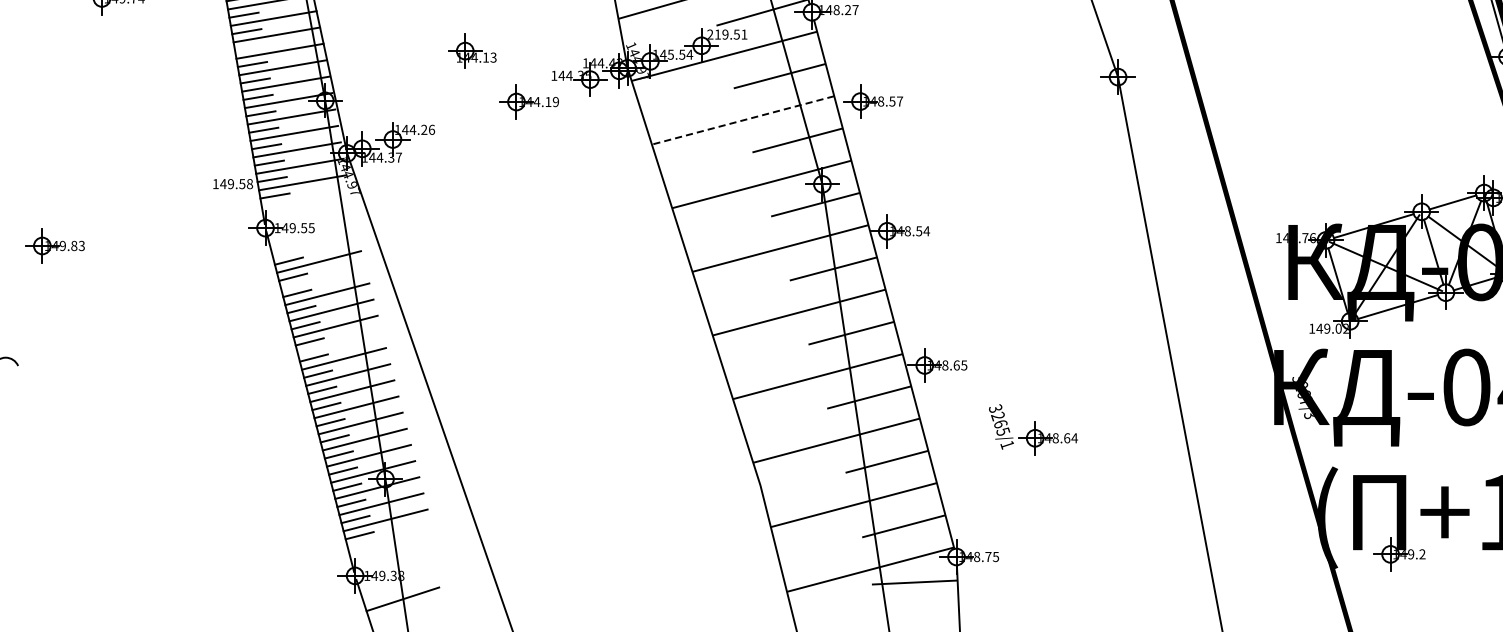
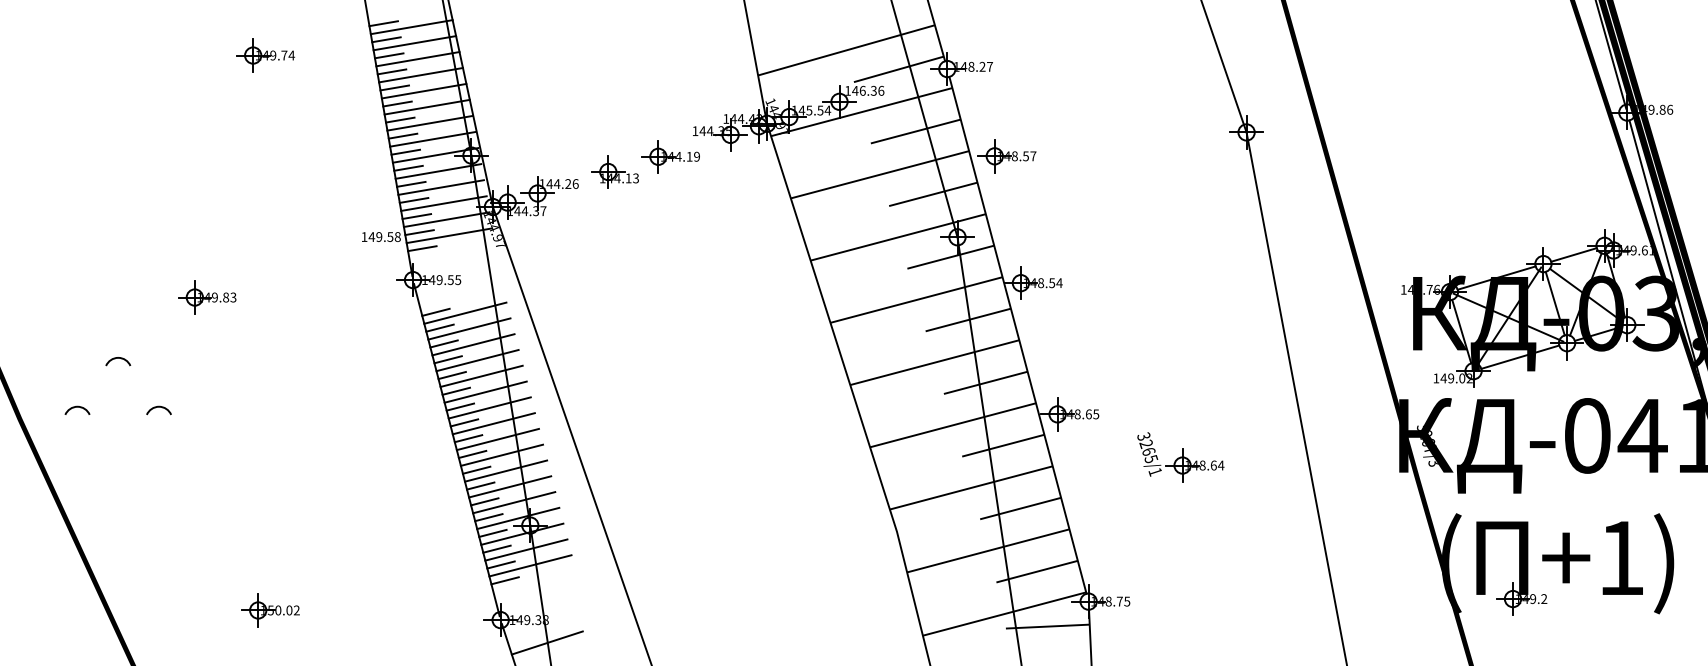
text: (727, 34) -> (864, 90), 219.51 -> 146.36
line: (249, 47) -> (397, 103), added
part: (471, 50) -> (614, 171), moved
line: (742, 120) -> (879, 174), dashed -> solid
line: (323, 277) -> (469, 328), added
line: (339, 342) -> (485, 391), added
part: (1033, 430) -> (1180, 457), moved
part: (119, 566) -> (270, 610), added

